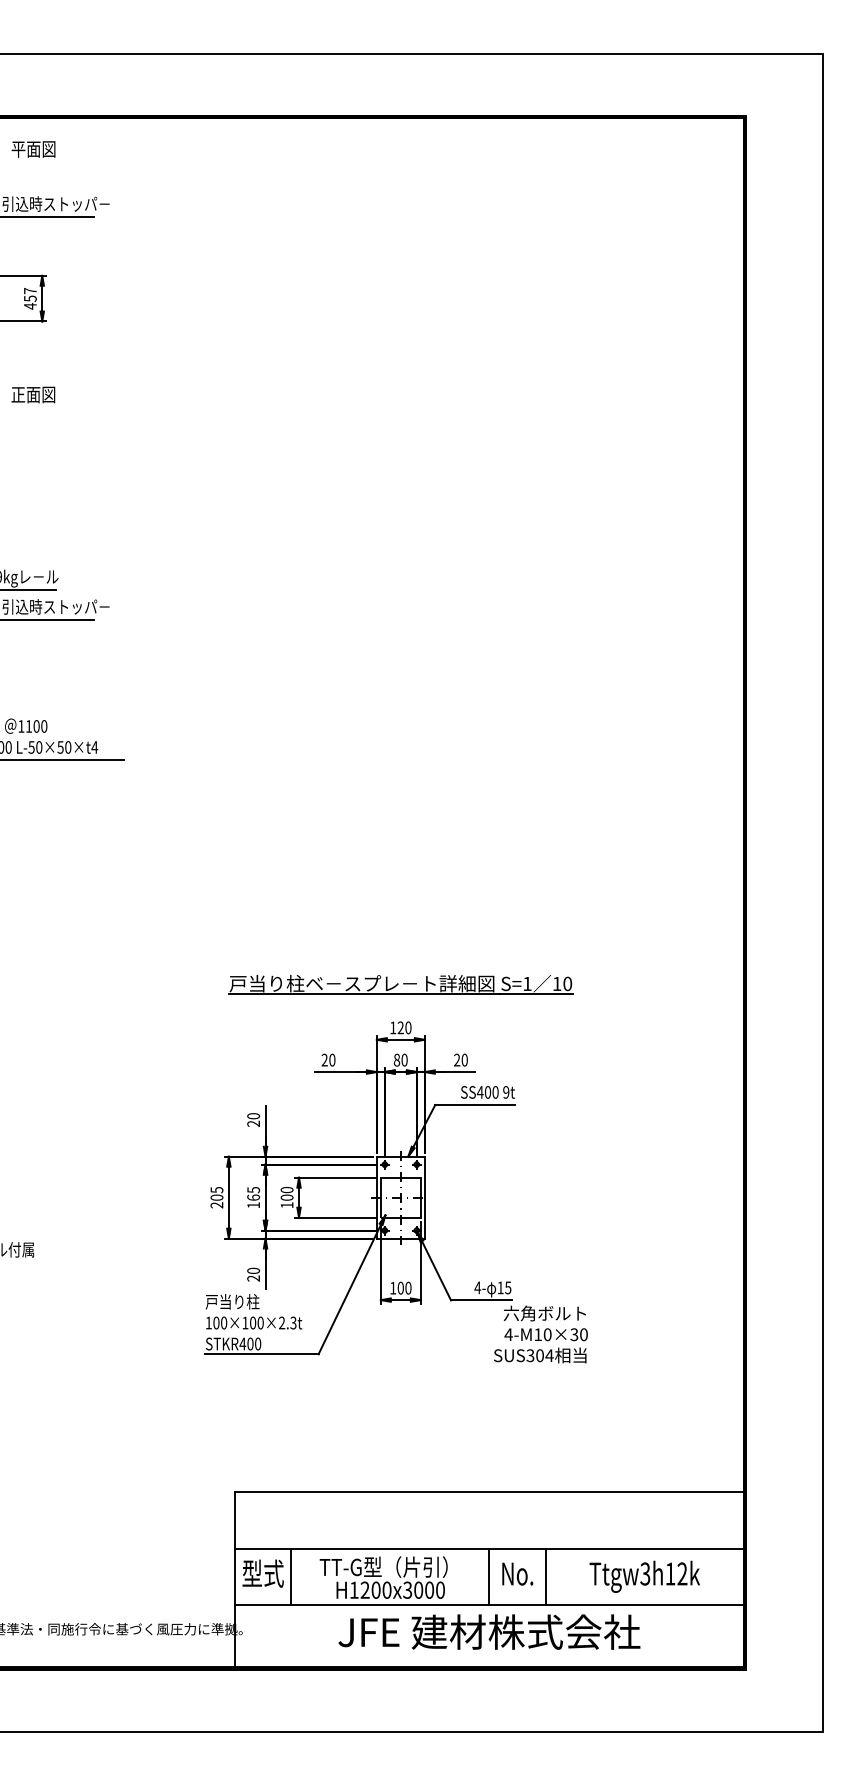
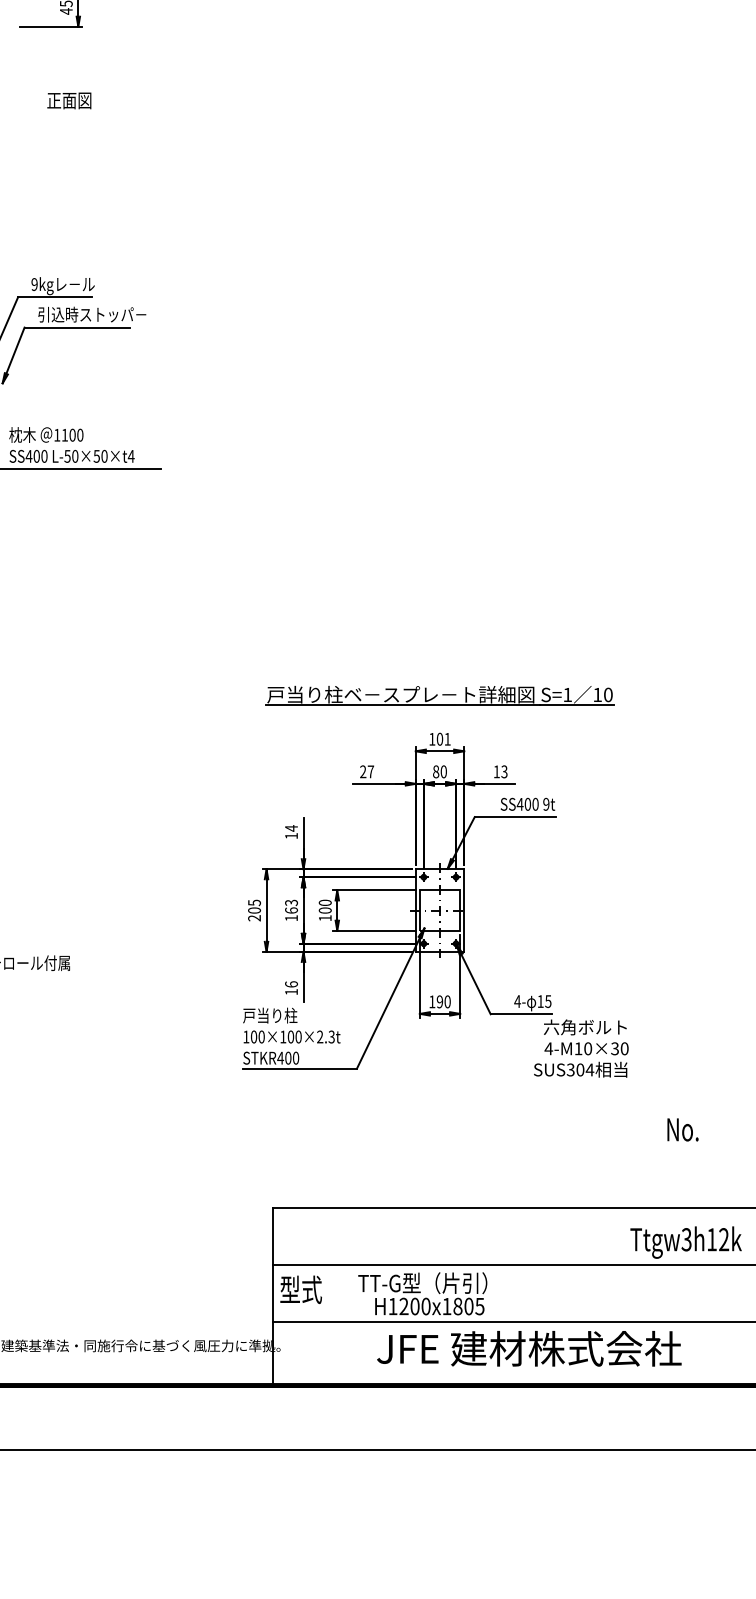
text: (404, 1027) -> (443, 738), 120 -> 101
text: (332, 1059) -> (371, 771), 20 -> 27
text: (460, 1059) -> (500, 771), 20 -> 13
text: (253, 1119) -> (291, 831), 20 -> 14
text: (253, 1189) -> (291, 902), 165 -> 163
text: (253, 1274) -> (291, 988), 20 -> 16
text: (400, 1288) -> (439, 1002), 100 -> 190
text: (517, 1573) -> (682, 1129), moved
line: (291, 1576) -> (329, 1292), removed
line: (489, 1576) -> (529, 1292), removed
line: (545, 1576) -> (585, 1292), removed
text: (644, 1576) -> (685, 1242), moved
text: (423, 1589) -> (462, 1305), H1200x3000 -> H1200x1805

